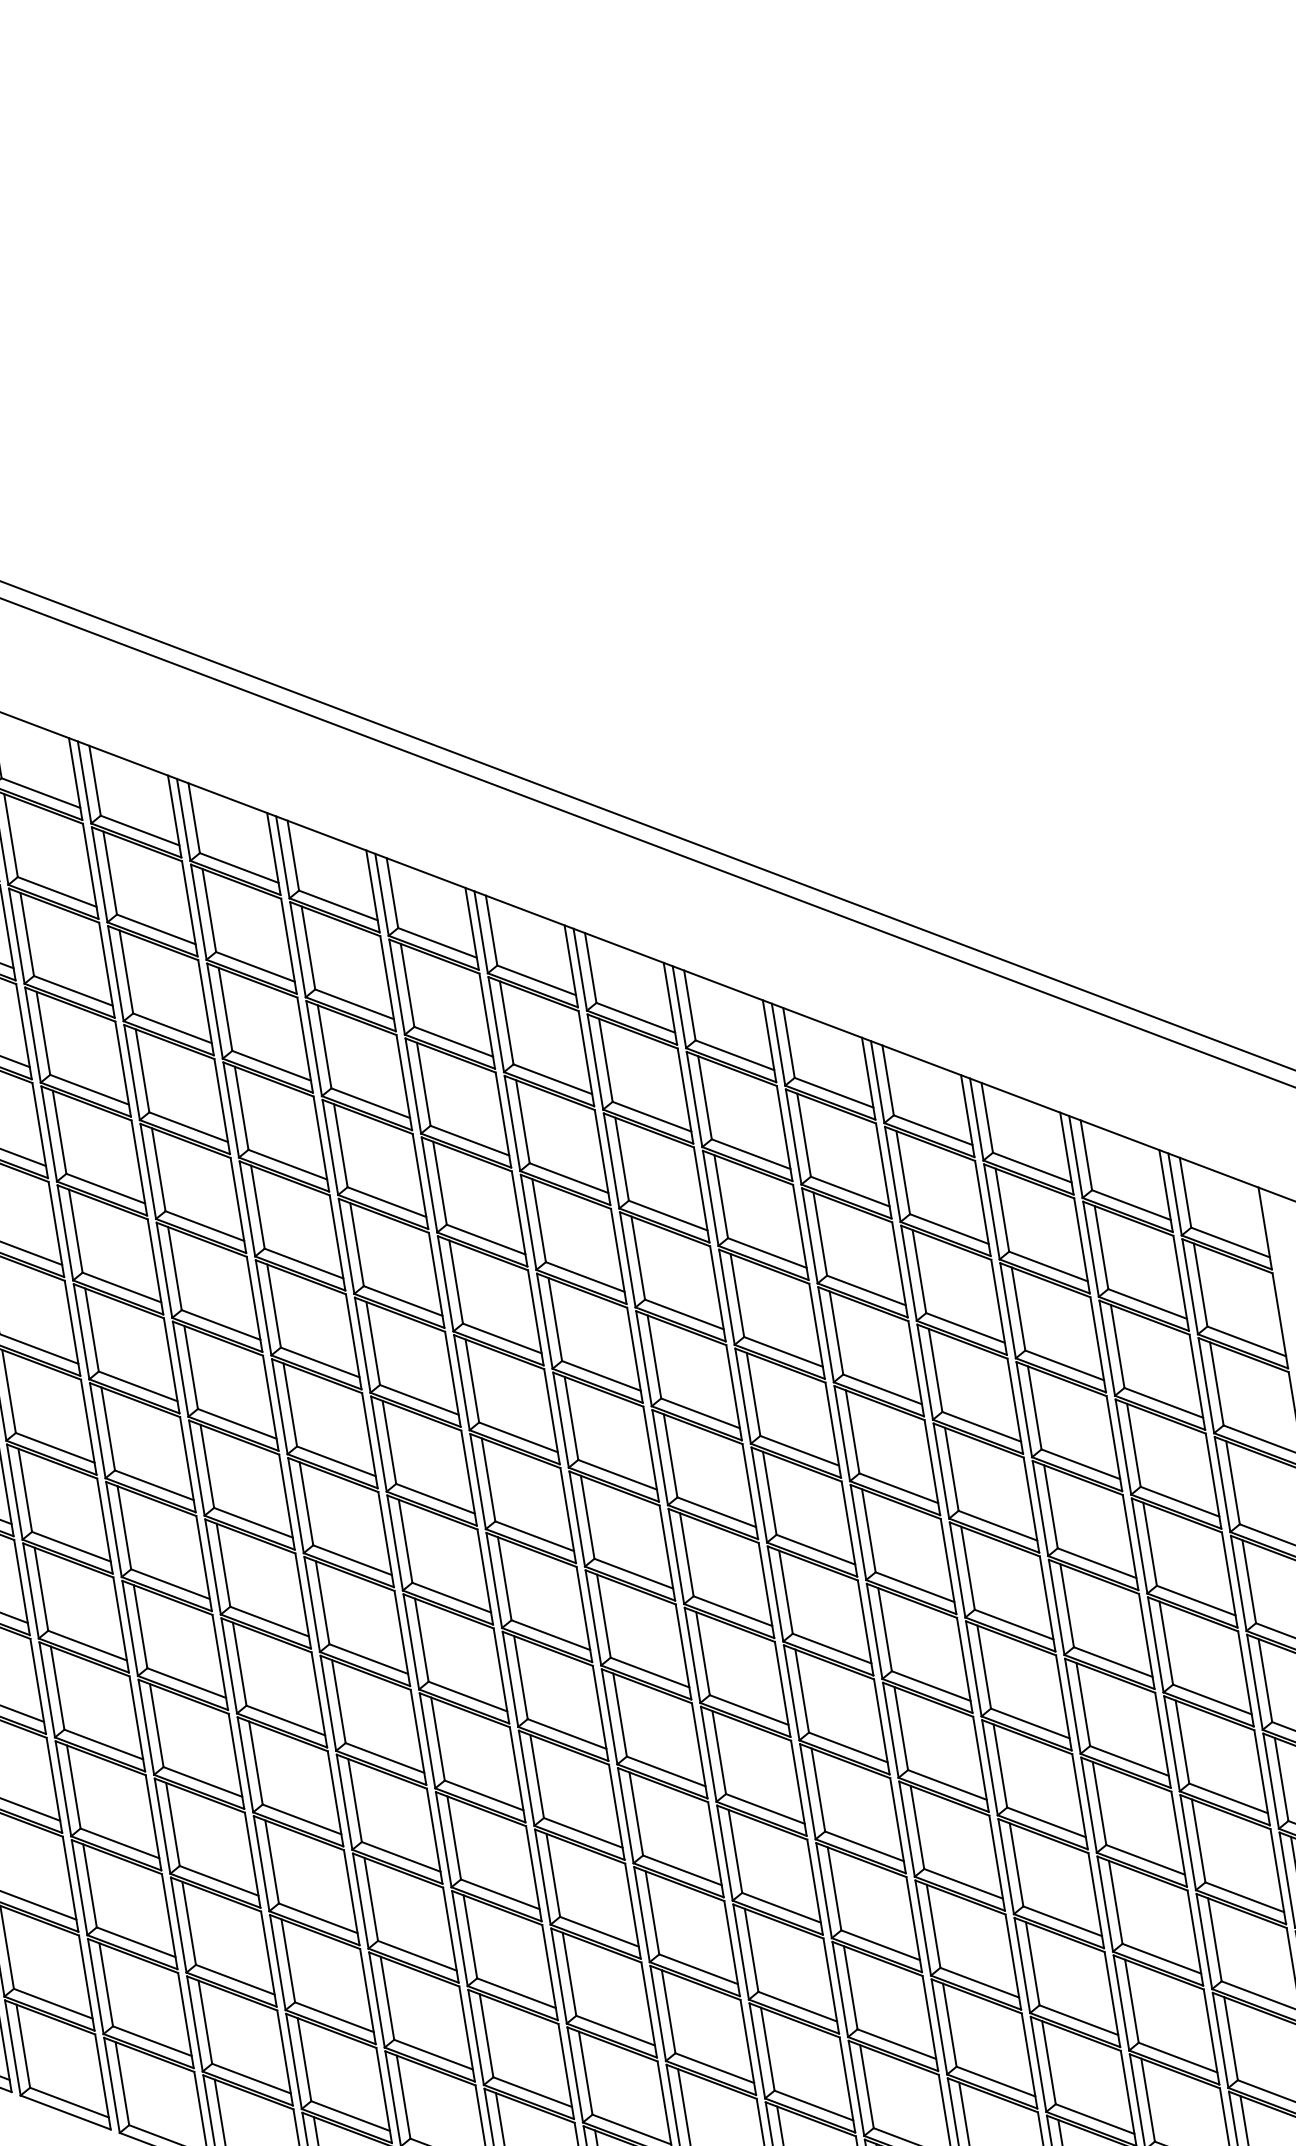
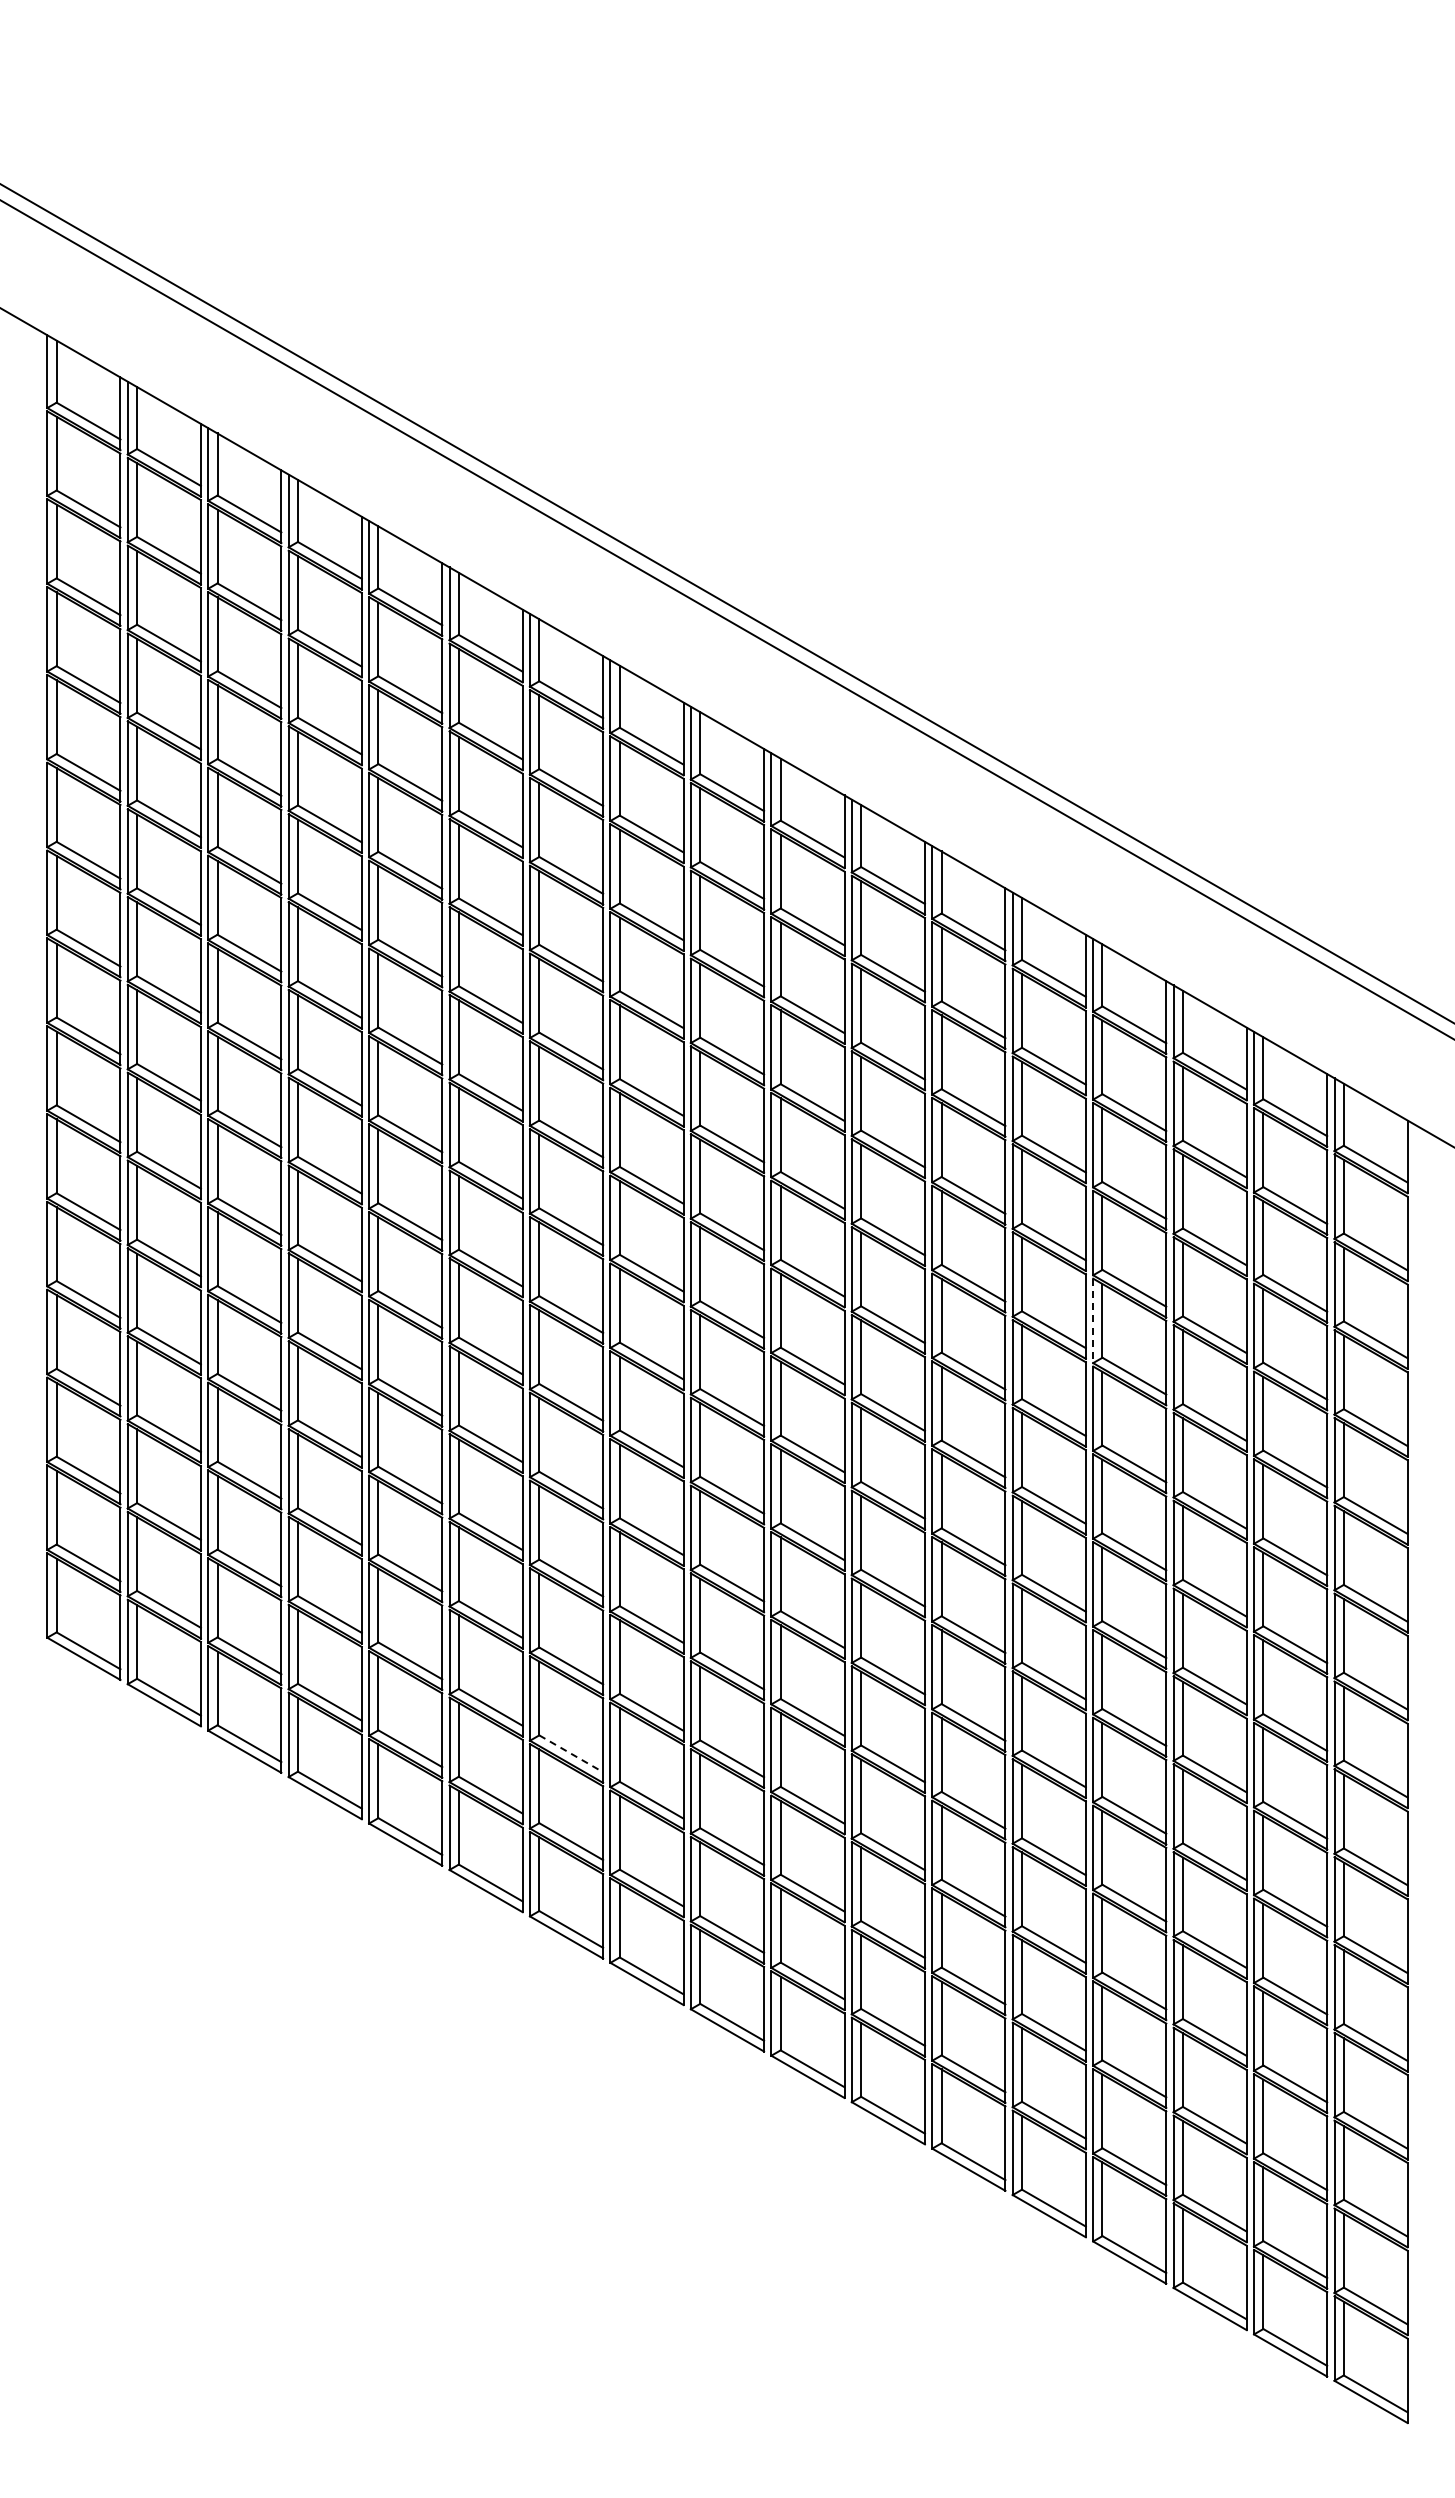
line: (941, 1471) -> (1093, 1321), solid -> dashed
line: (433, 2054) -> (571, 1753), solid -> dashed

